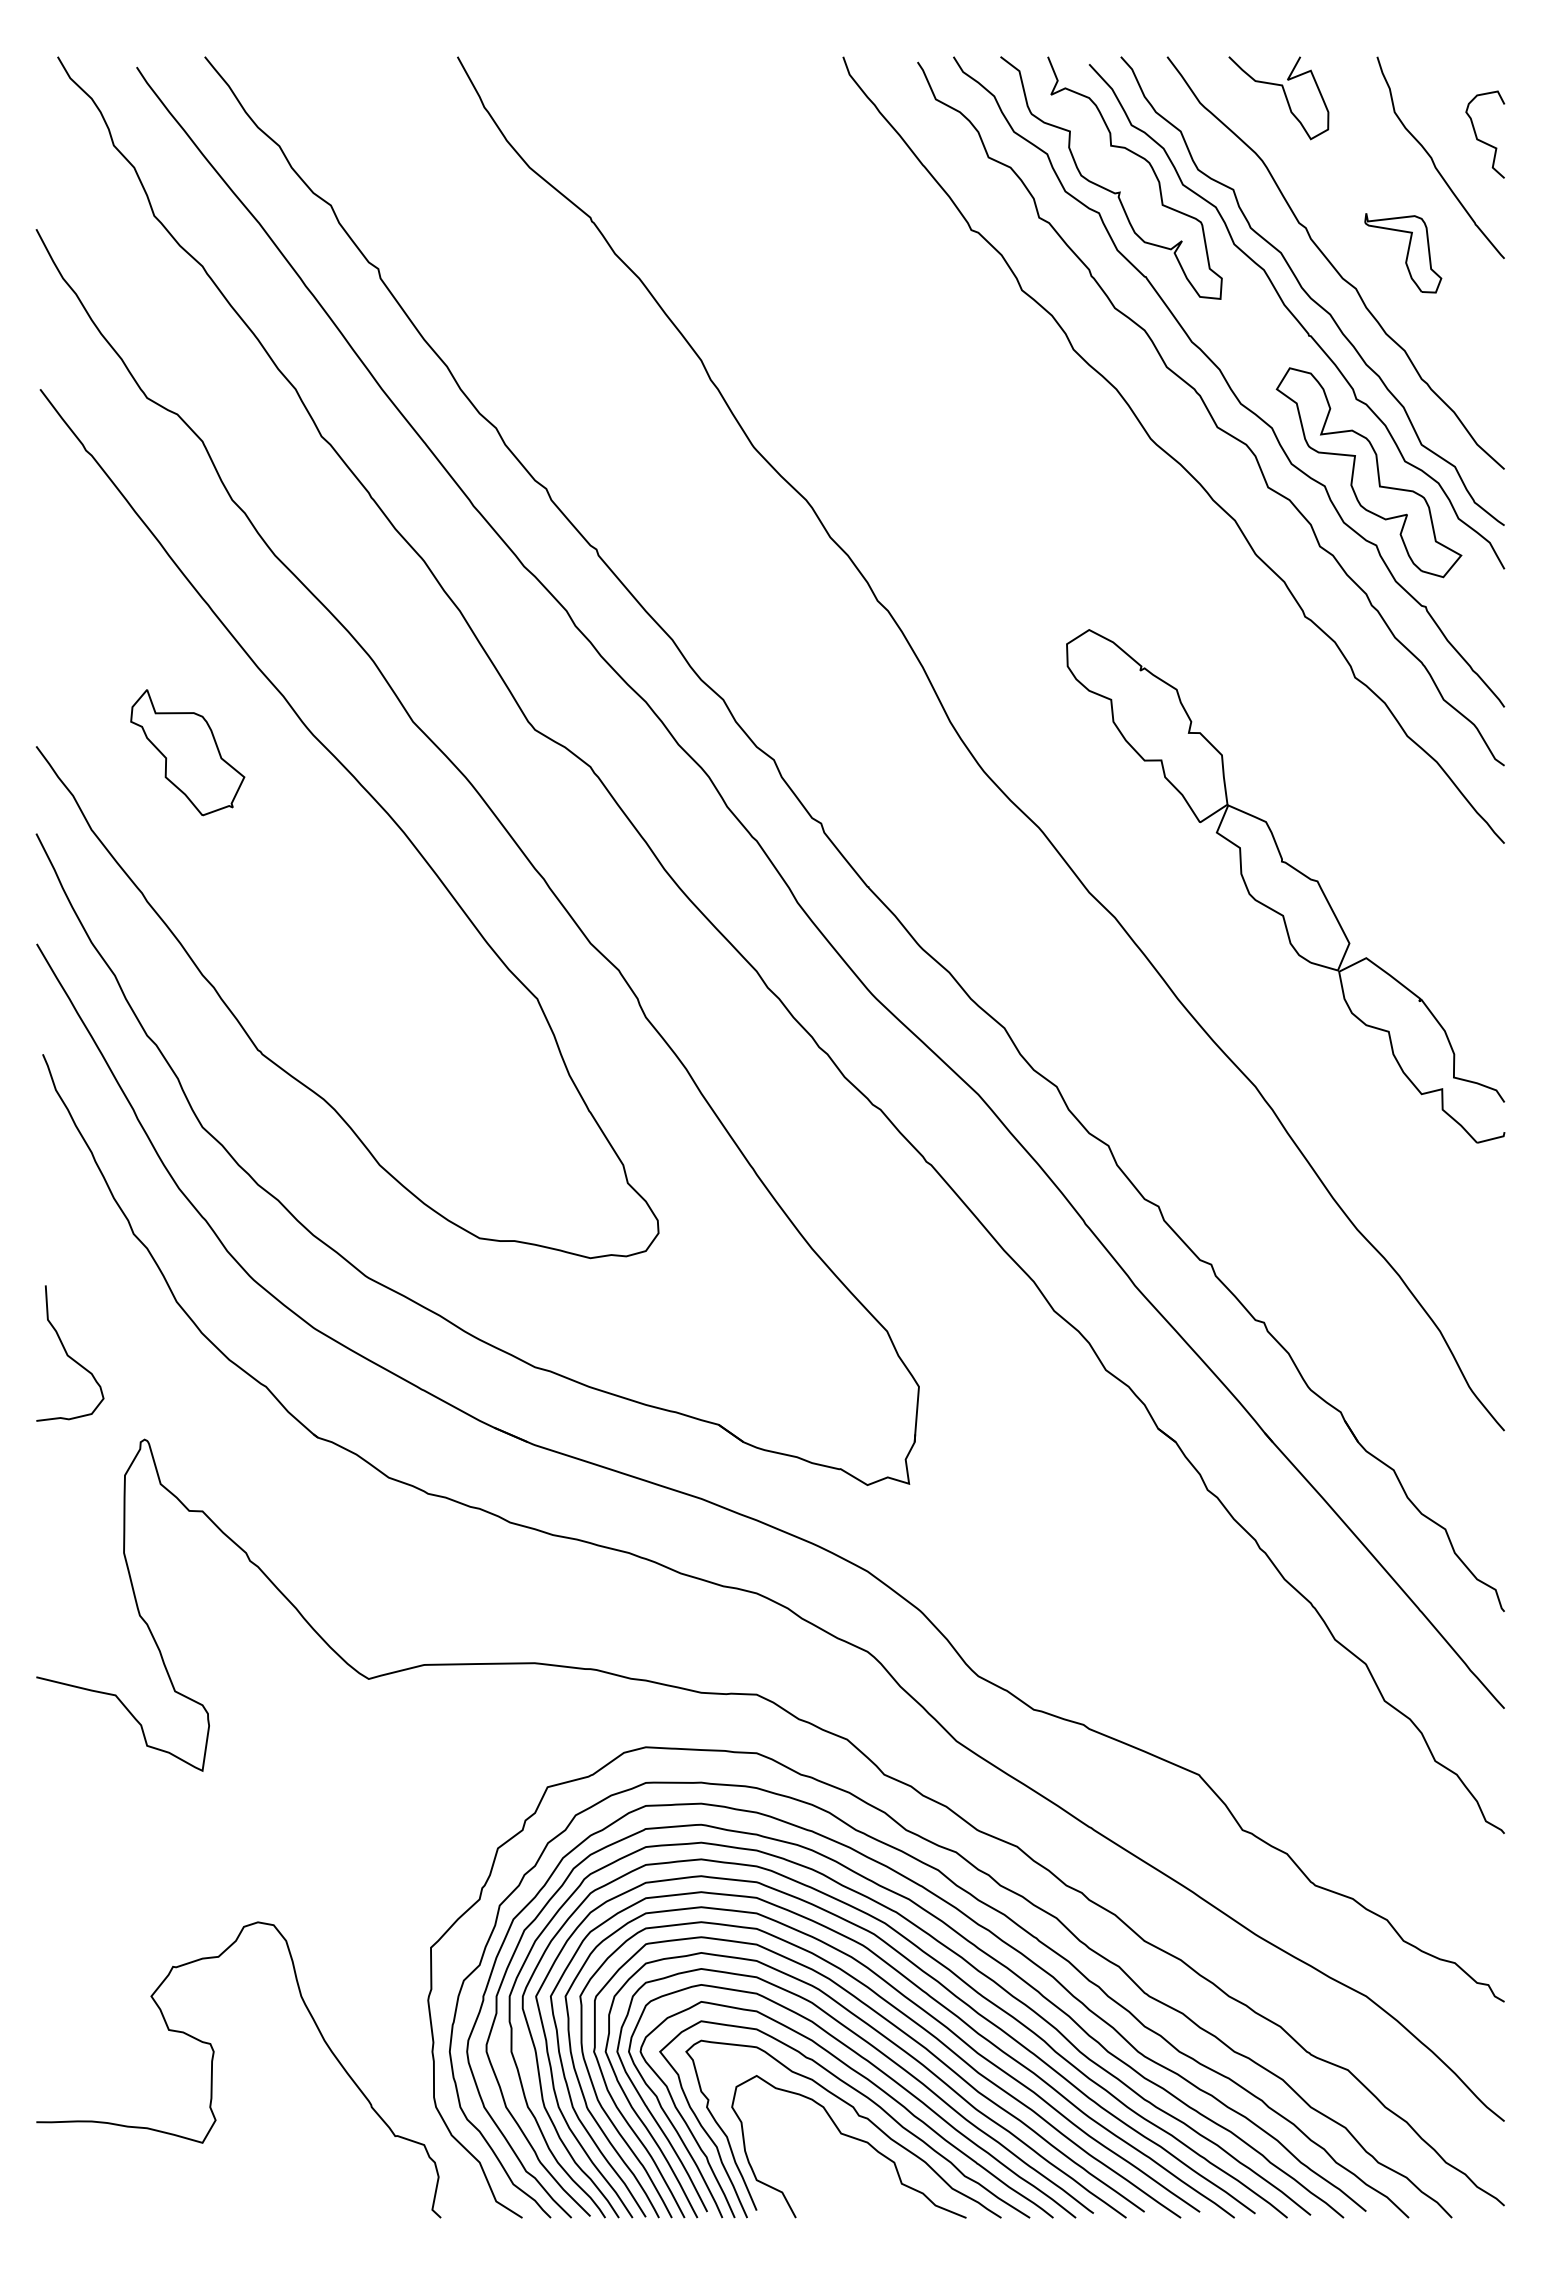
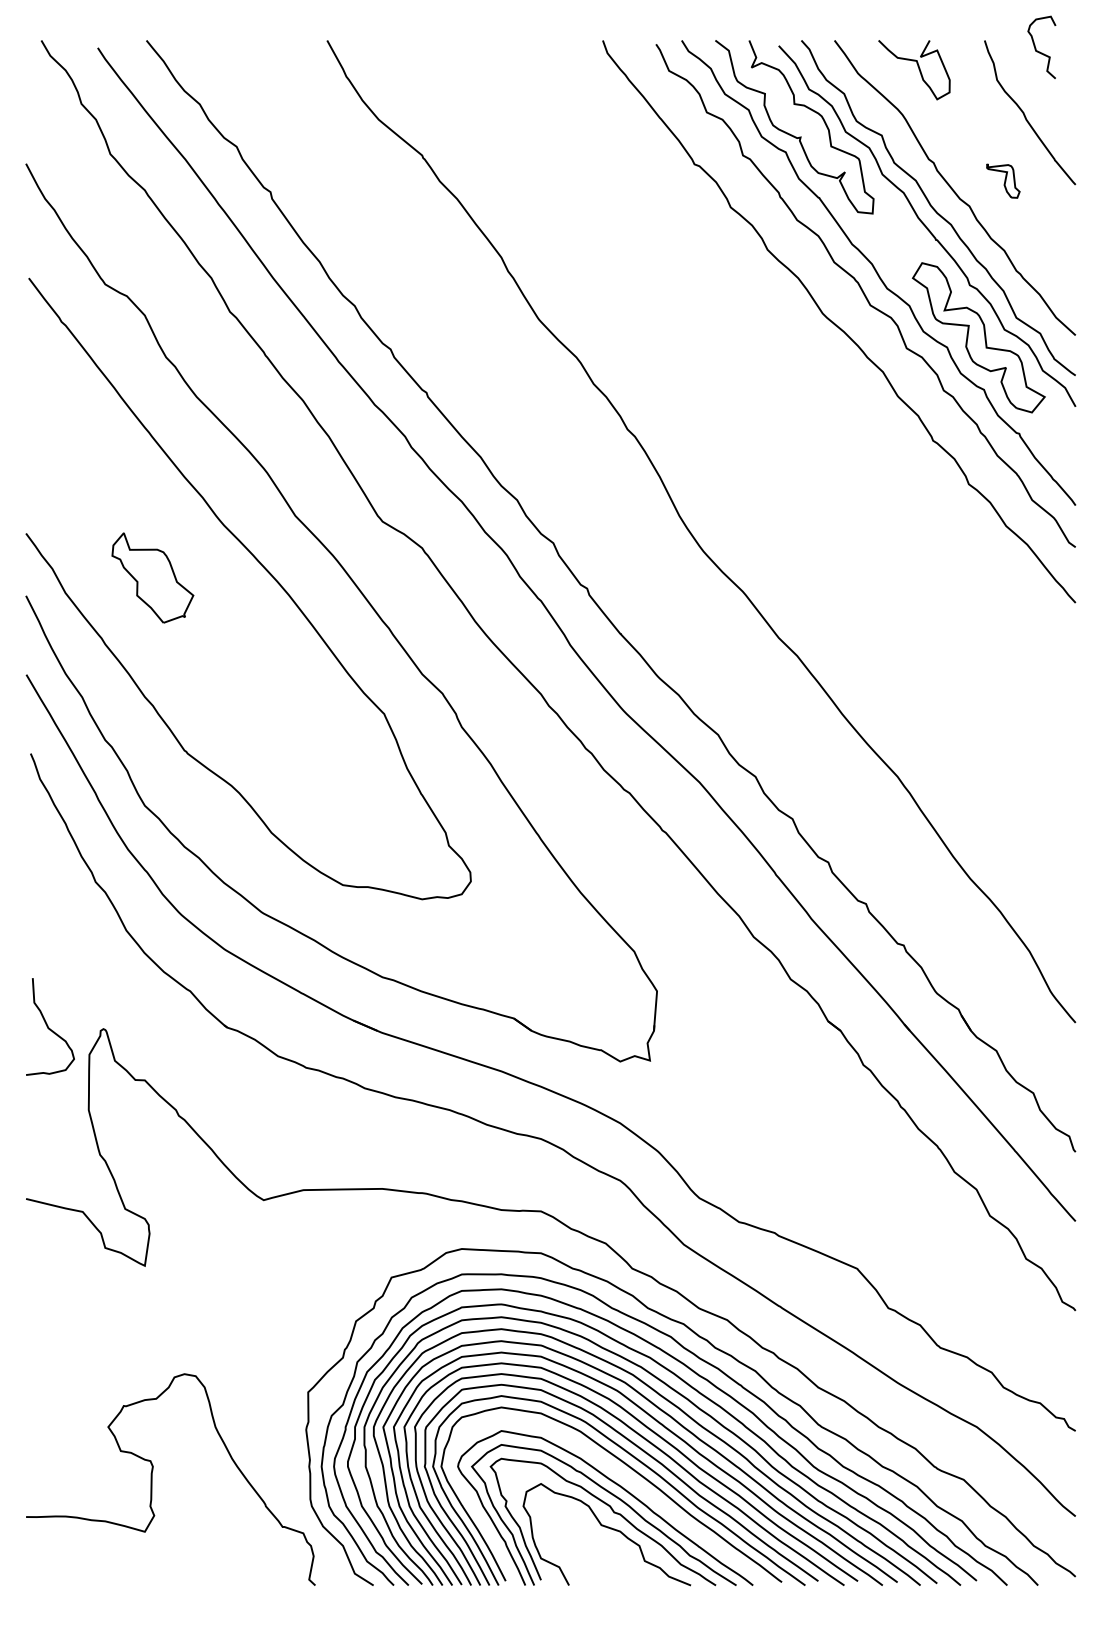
curve: (1482, 140) -> (1039, 51), moved
part: (1403, 253) -> (1003, 181), size x0.6
part: (187, 752) -> (152, 577), moved
part: (1285, 886) -> (919, 633), removed
curve: (68, 1354) -> (49, 1027), moved
curve: (878, 2070) -> (628, 1480), removed

